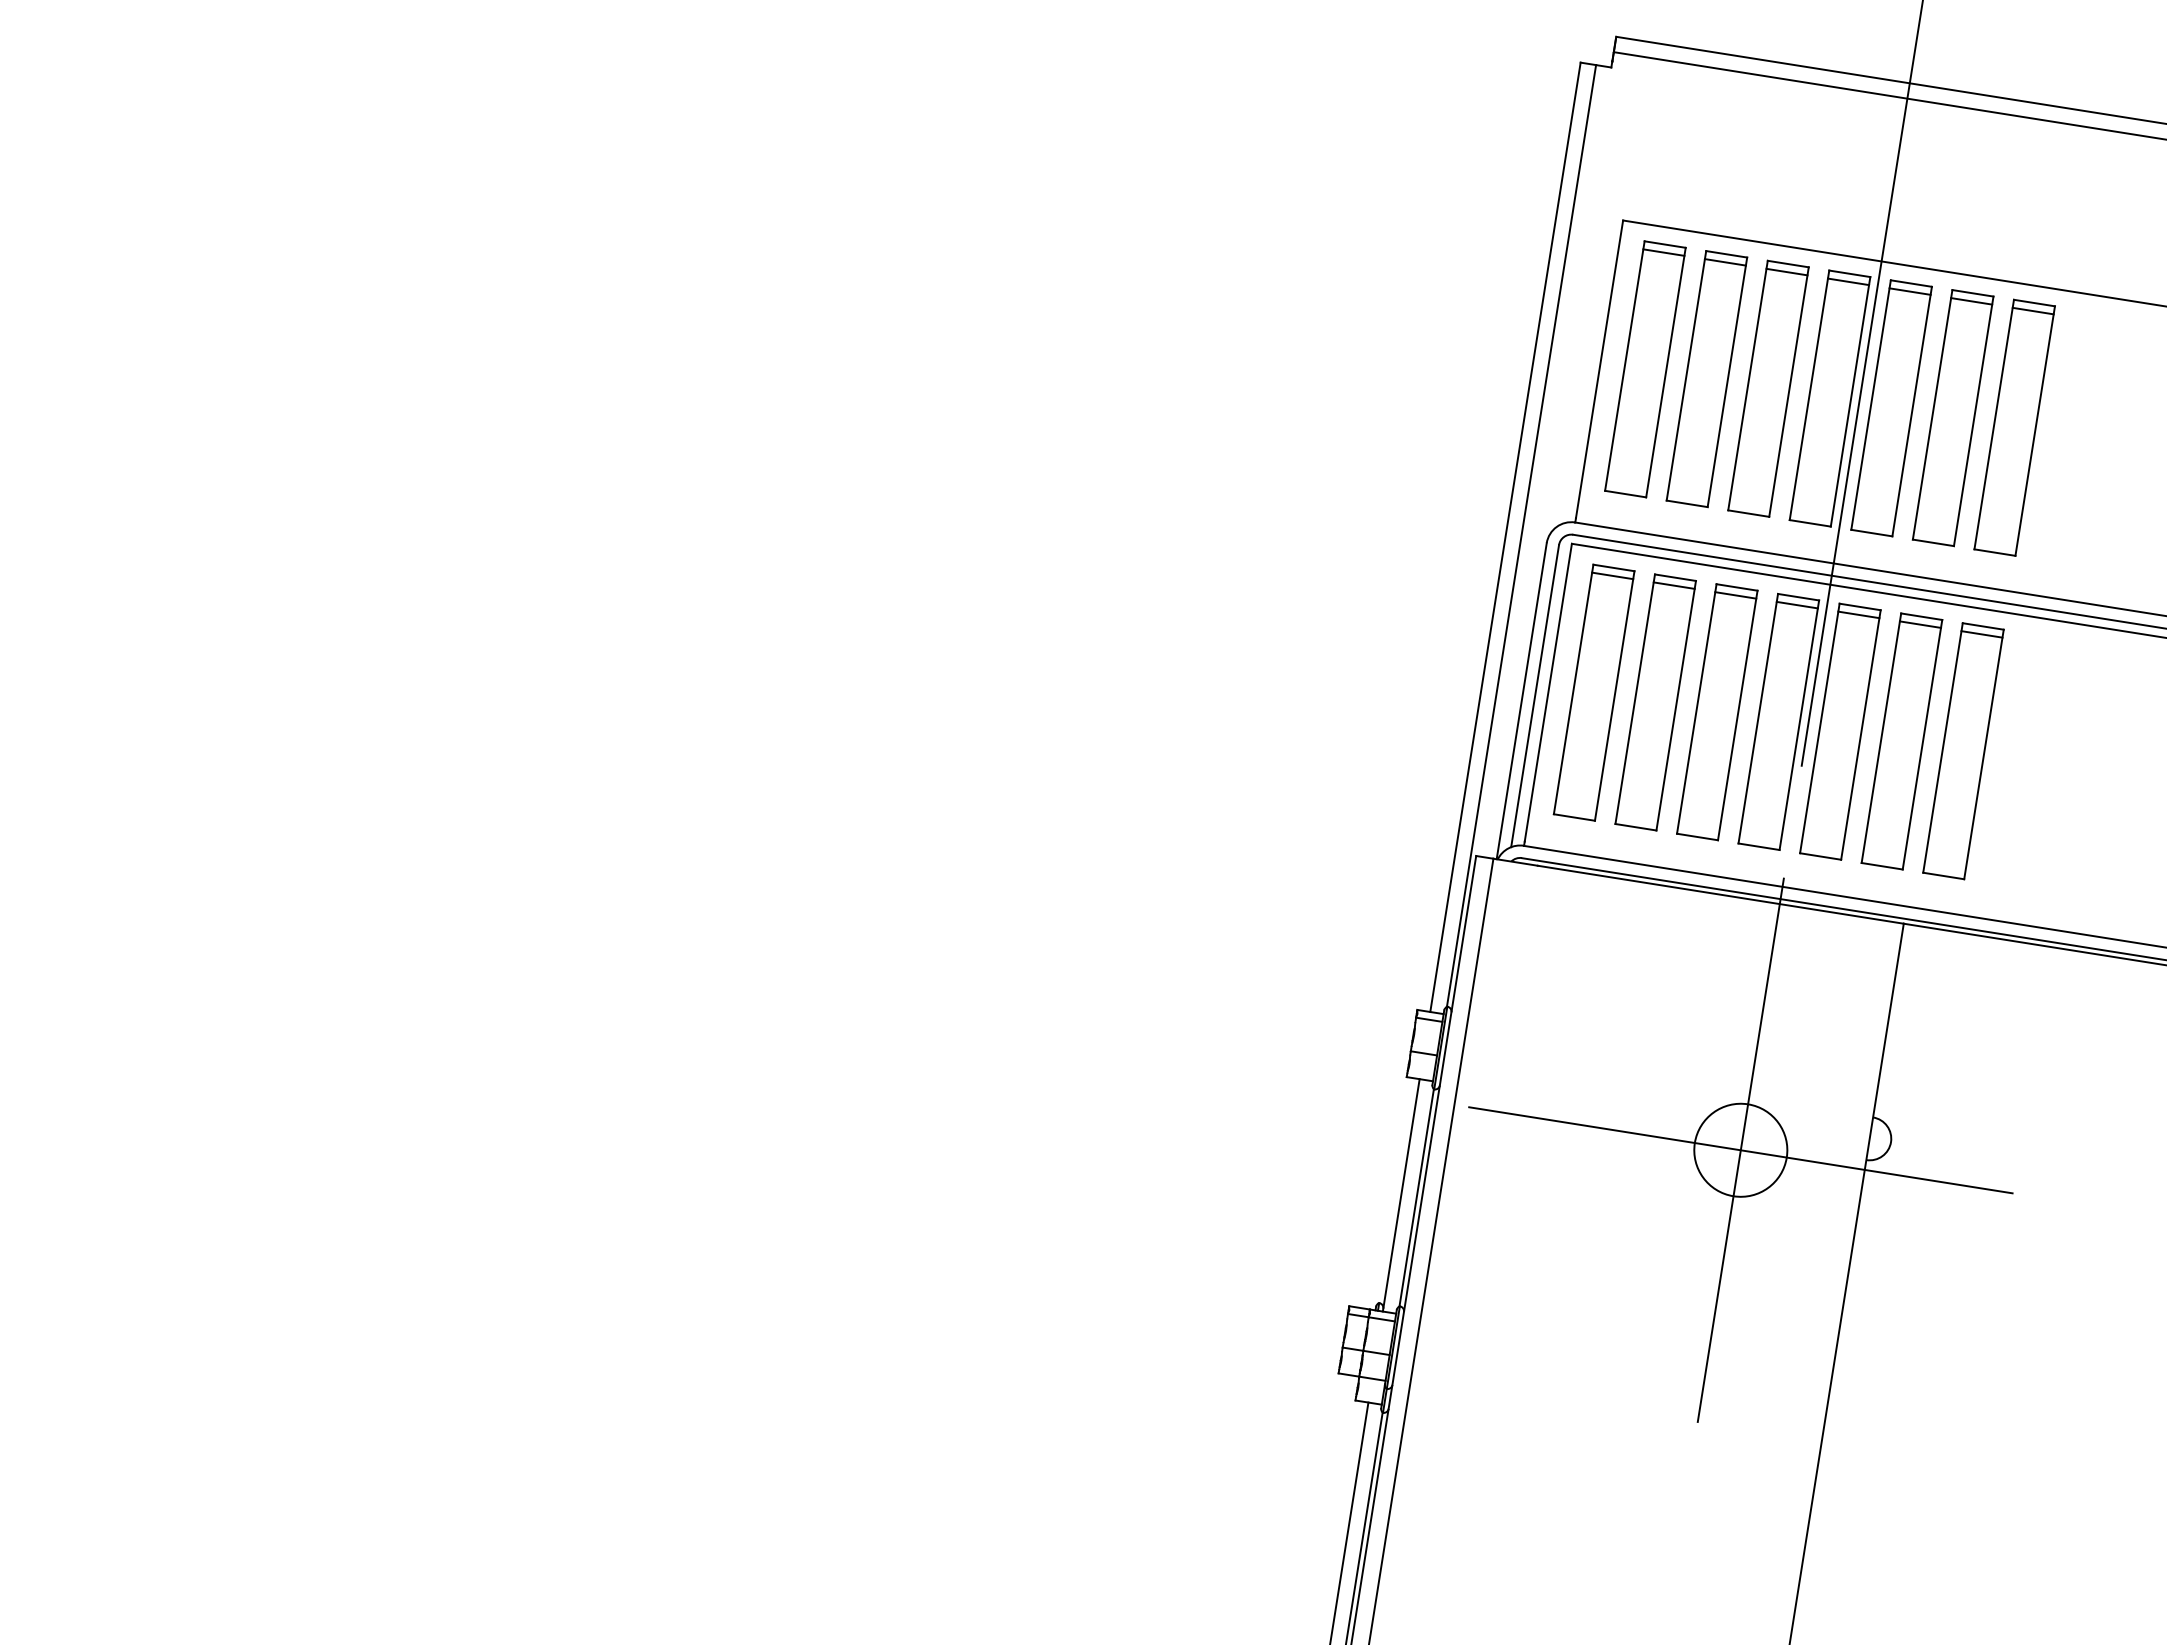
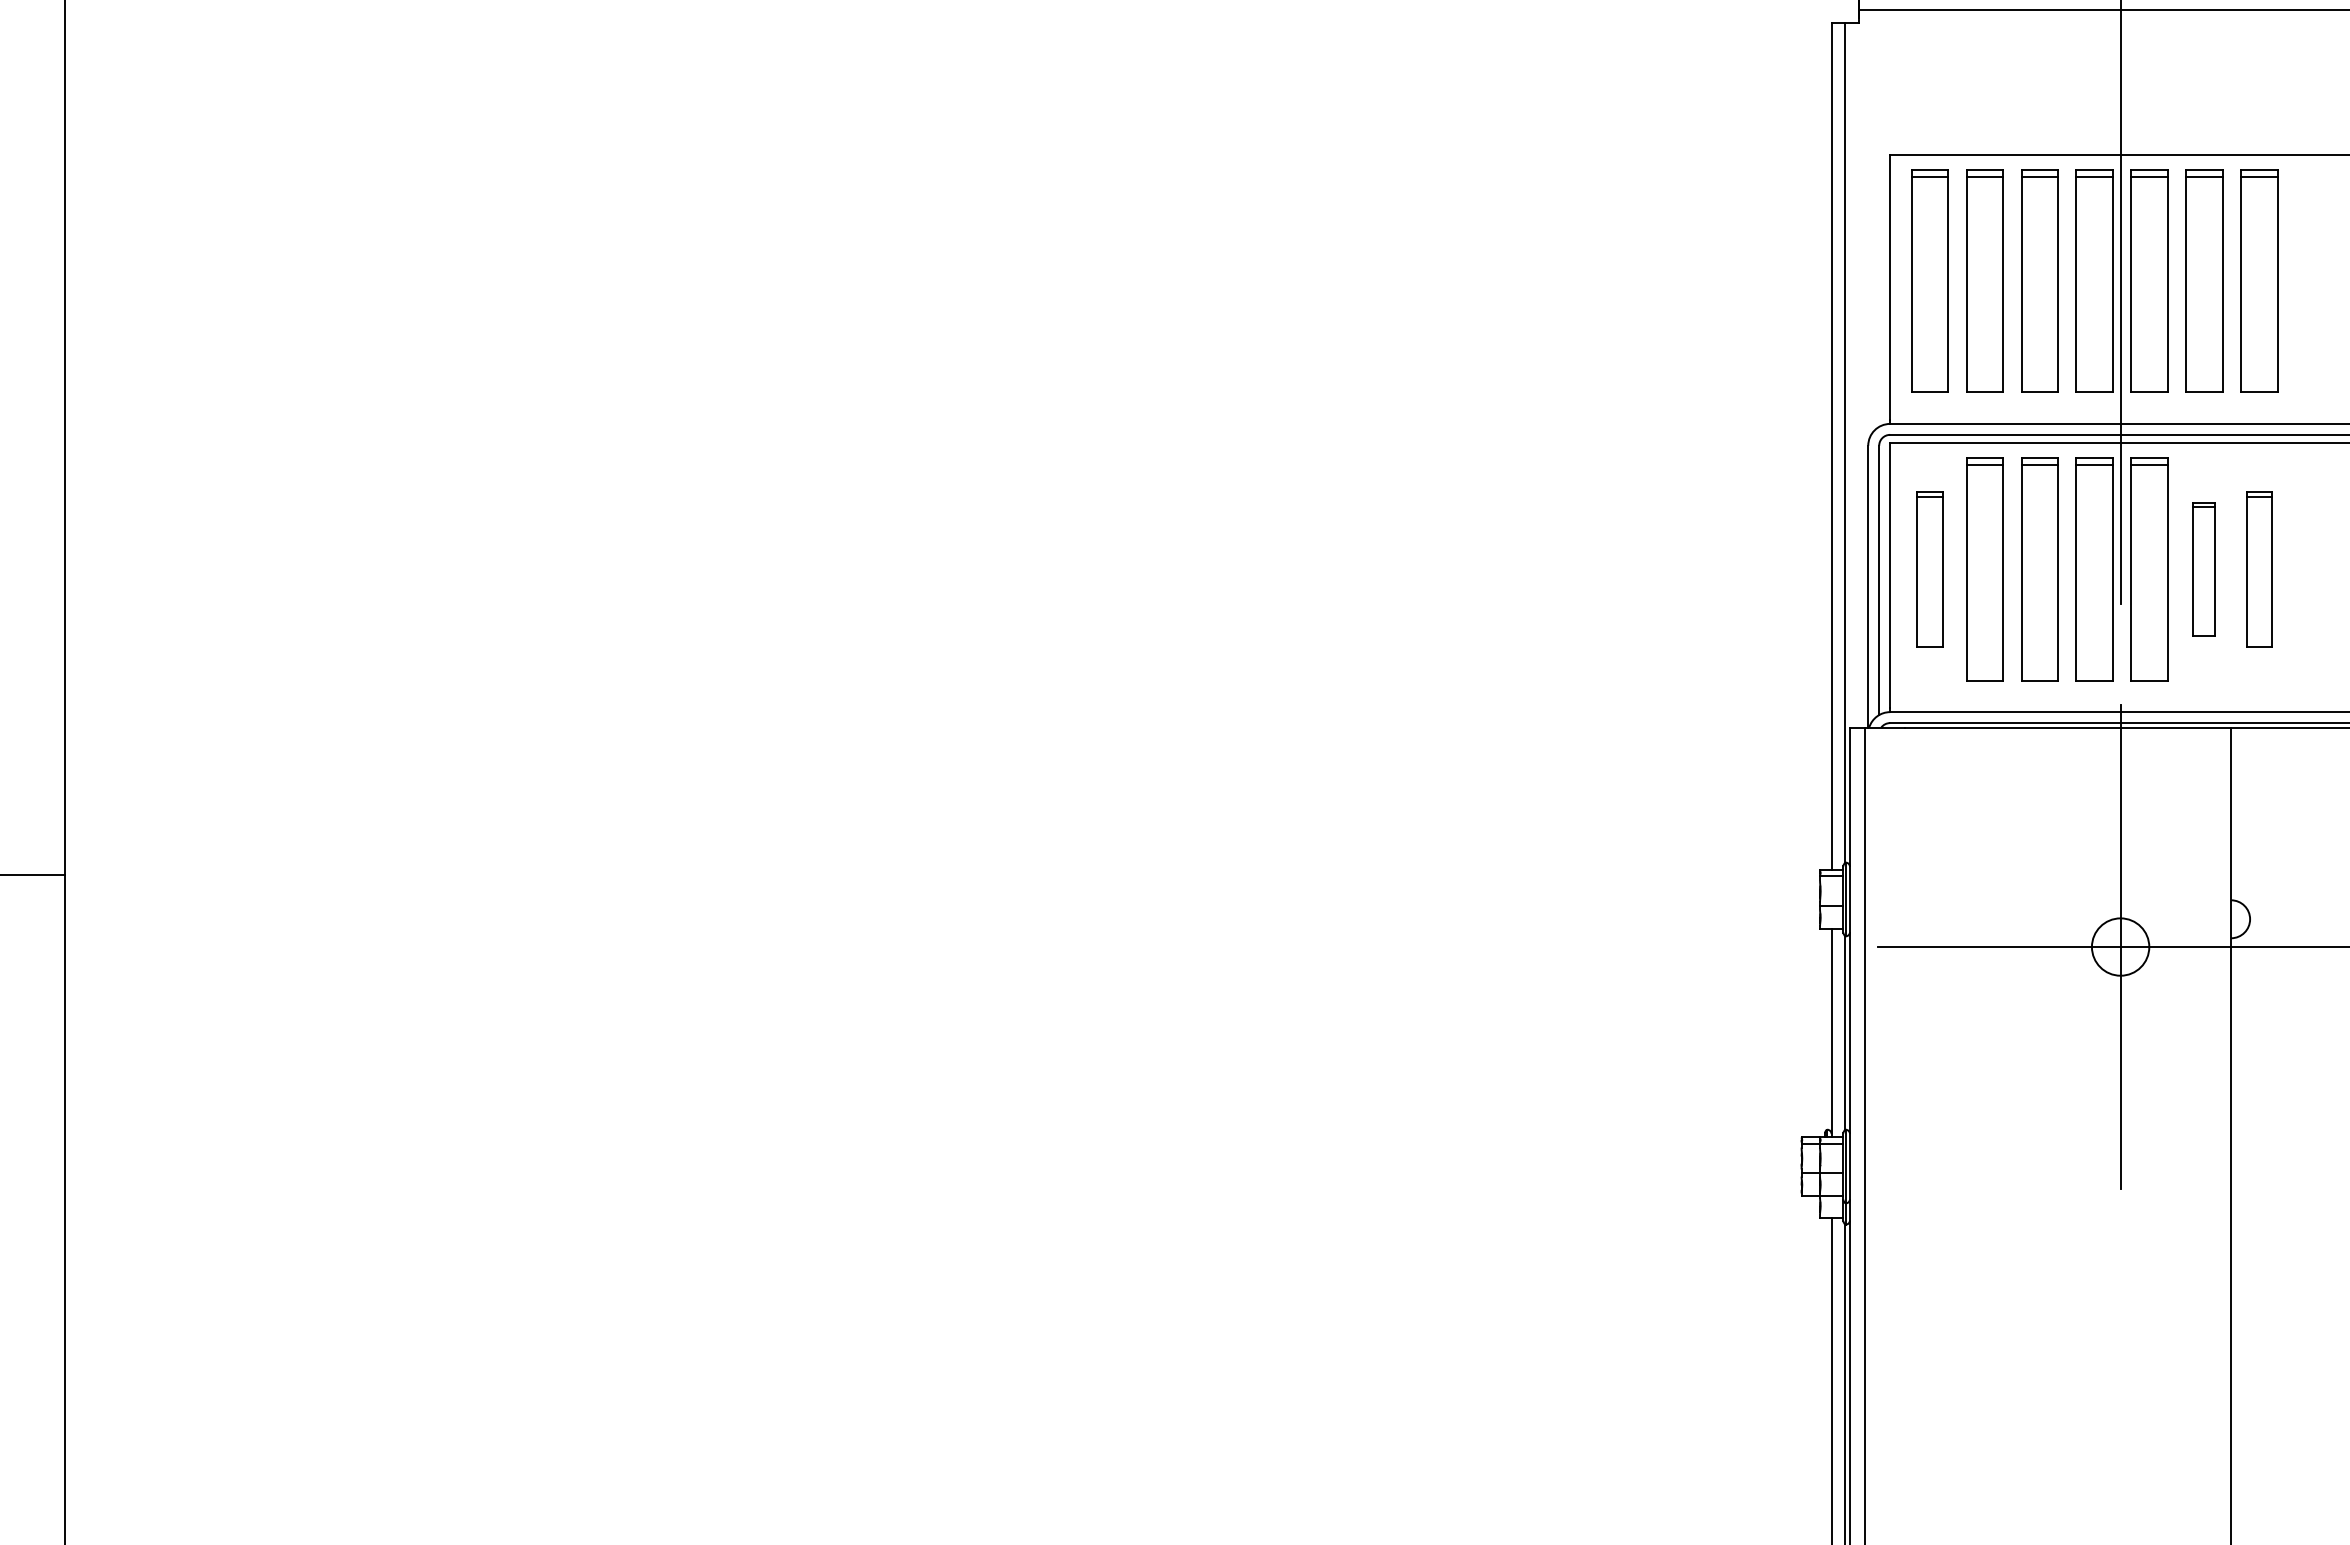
part: (1593, 692) -> (1929, 569), size x0.7
part: (1902, 741) -> (2204, 569), size x0.6
part: (1963, 751) -> (2259, 569), size x0.7
circle: (1740, 1150) -> (2120, 947), size x0.7

